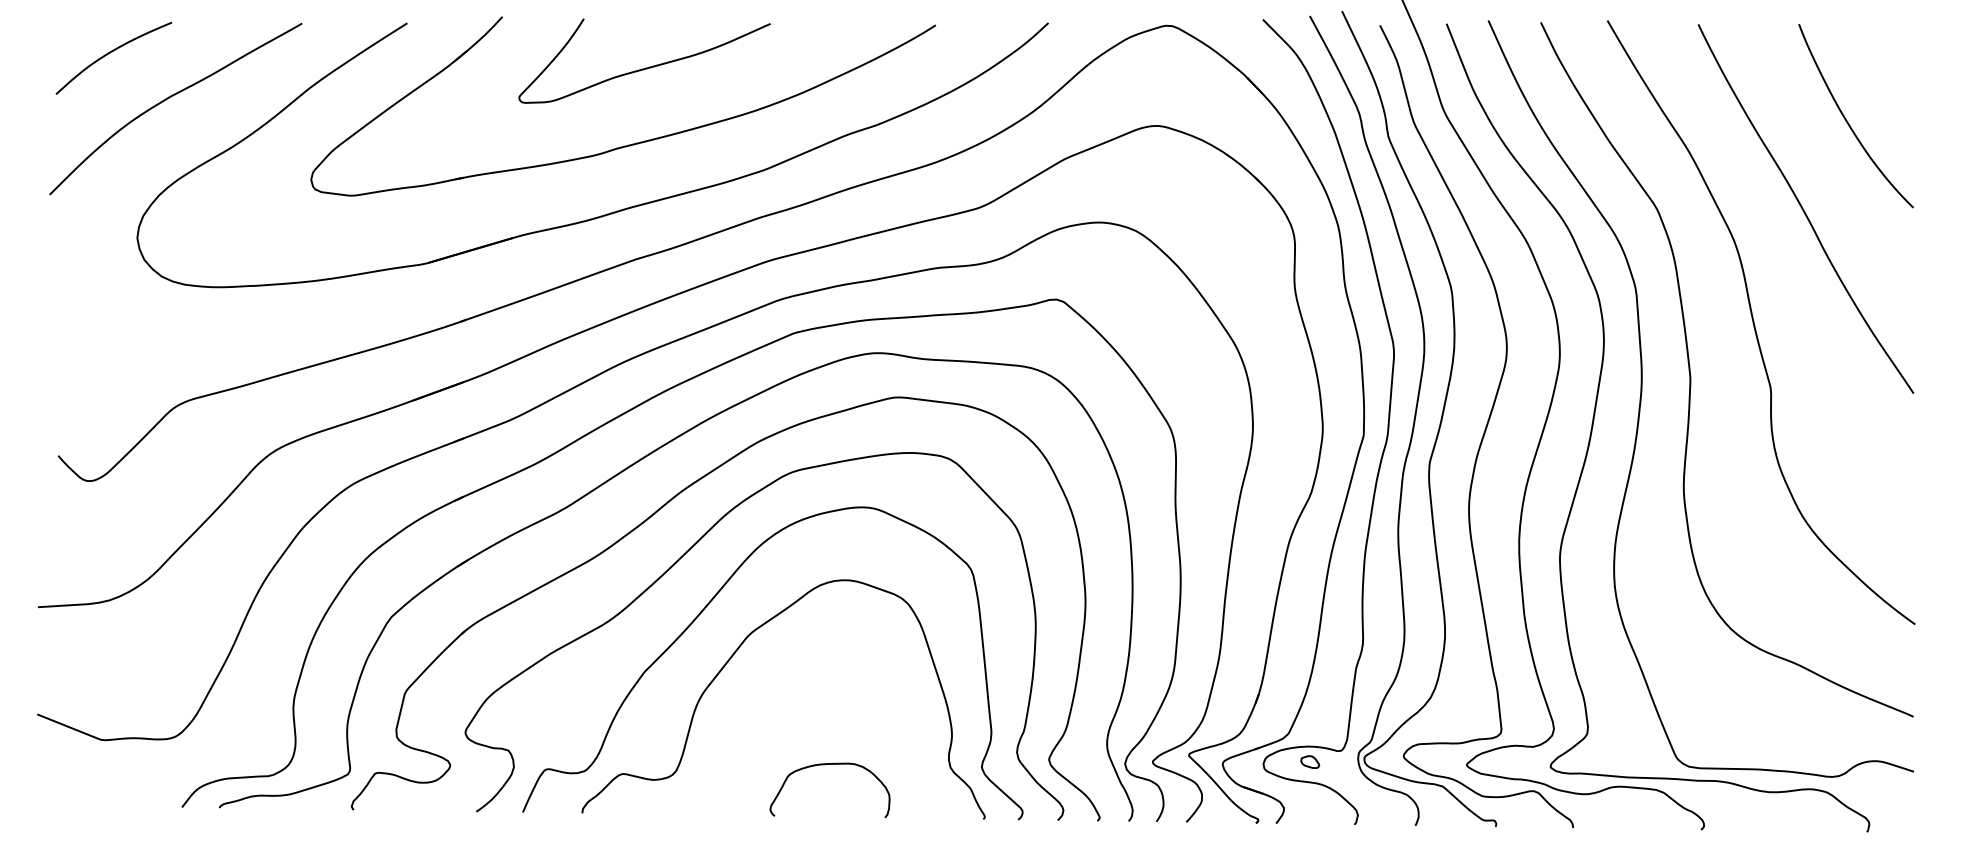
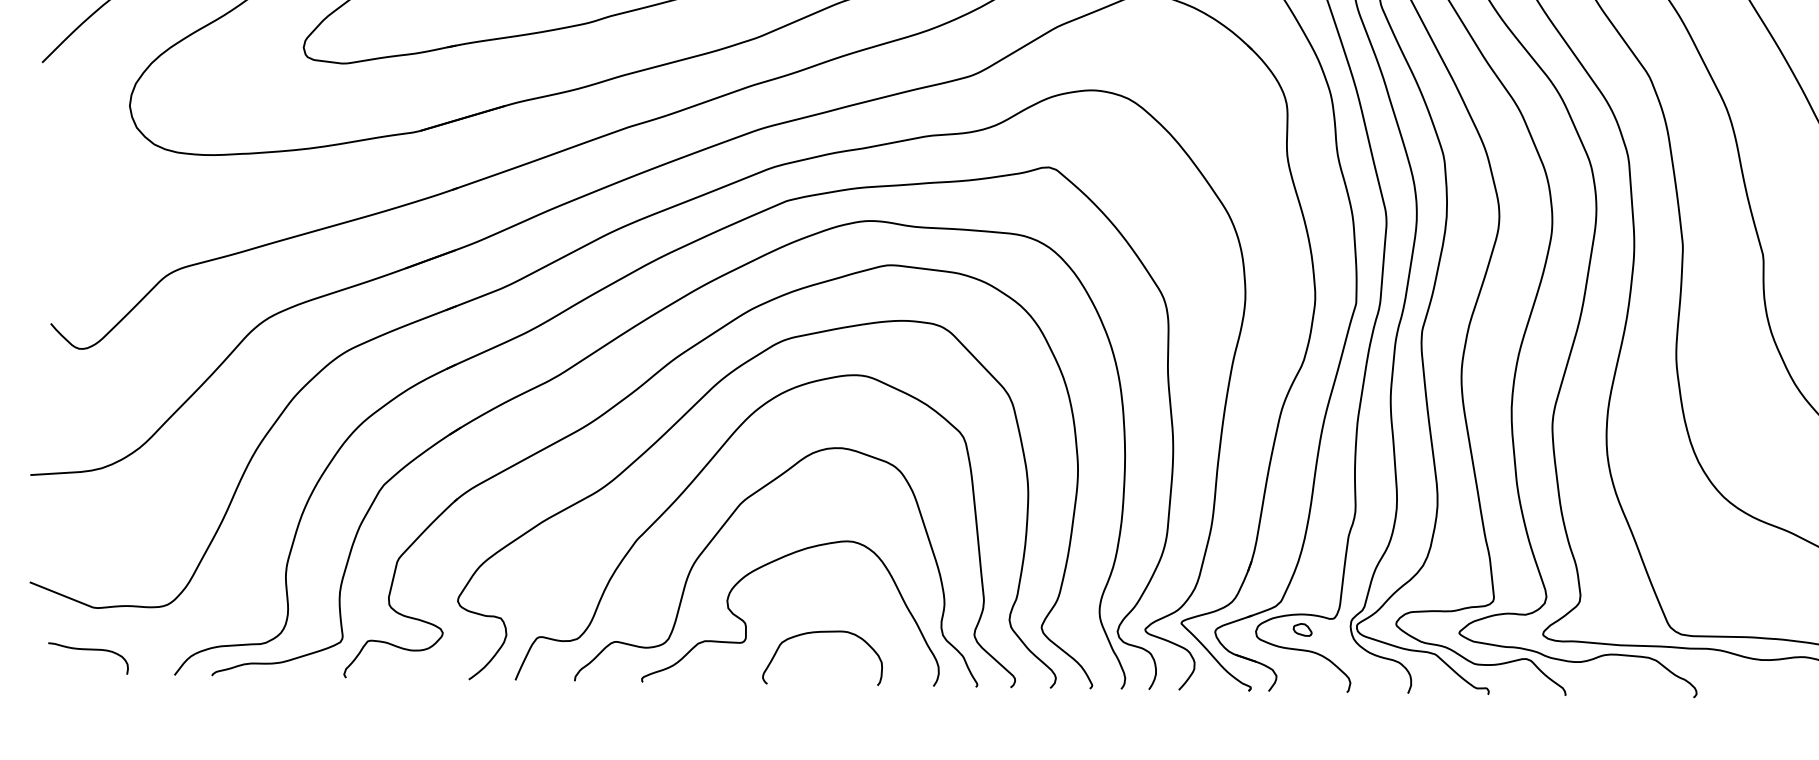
curve: (754, 757) -> (747, 625), added
curve: (95, 782) -> (88, 650), added

